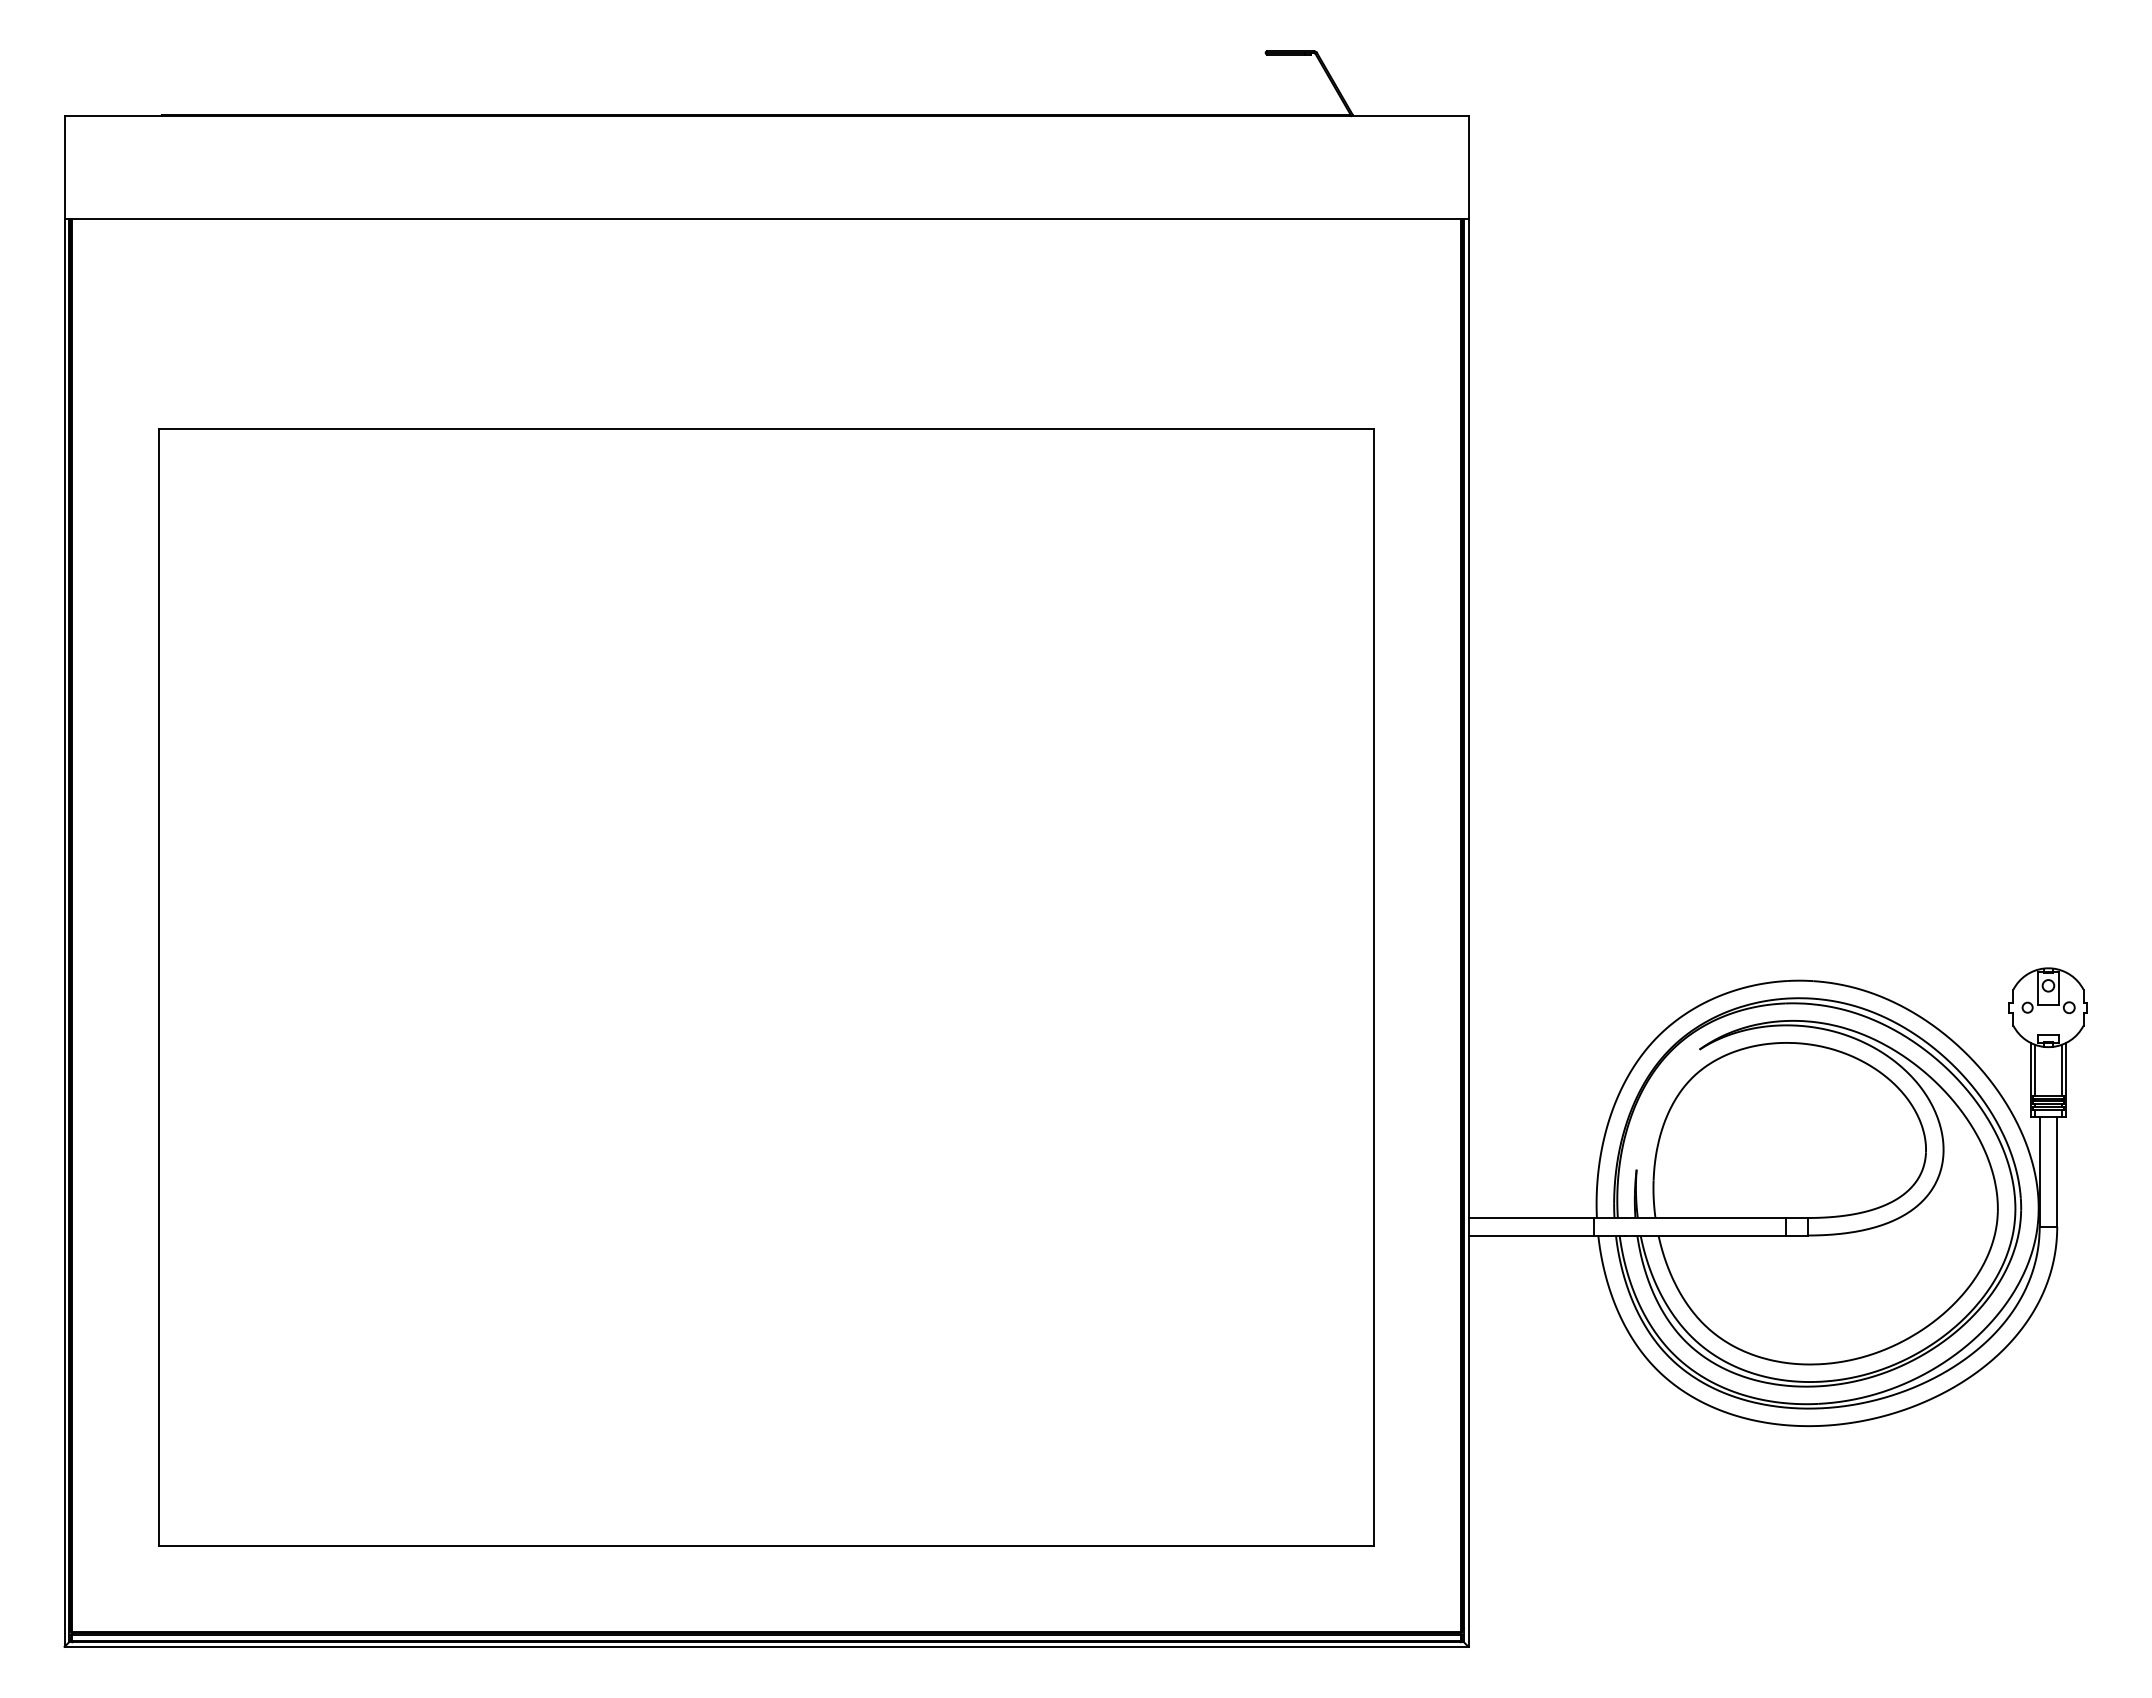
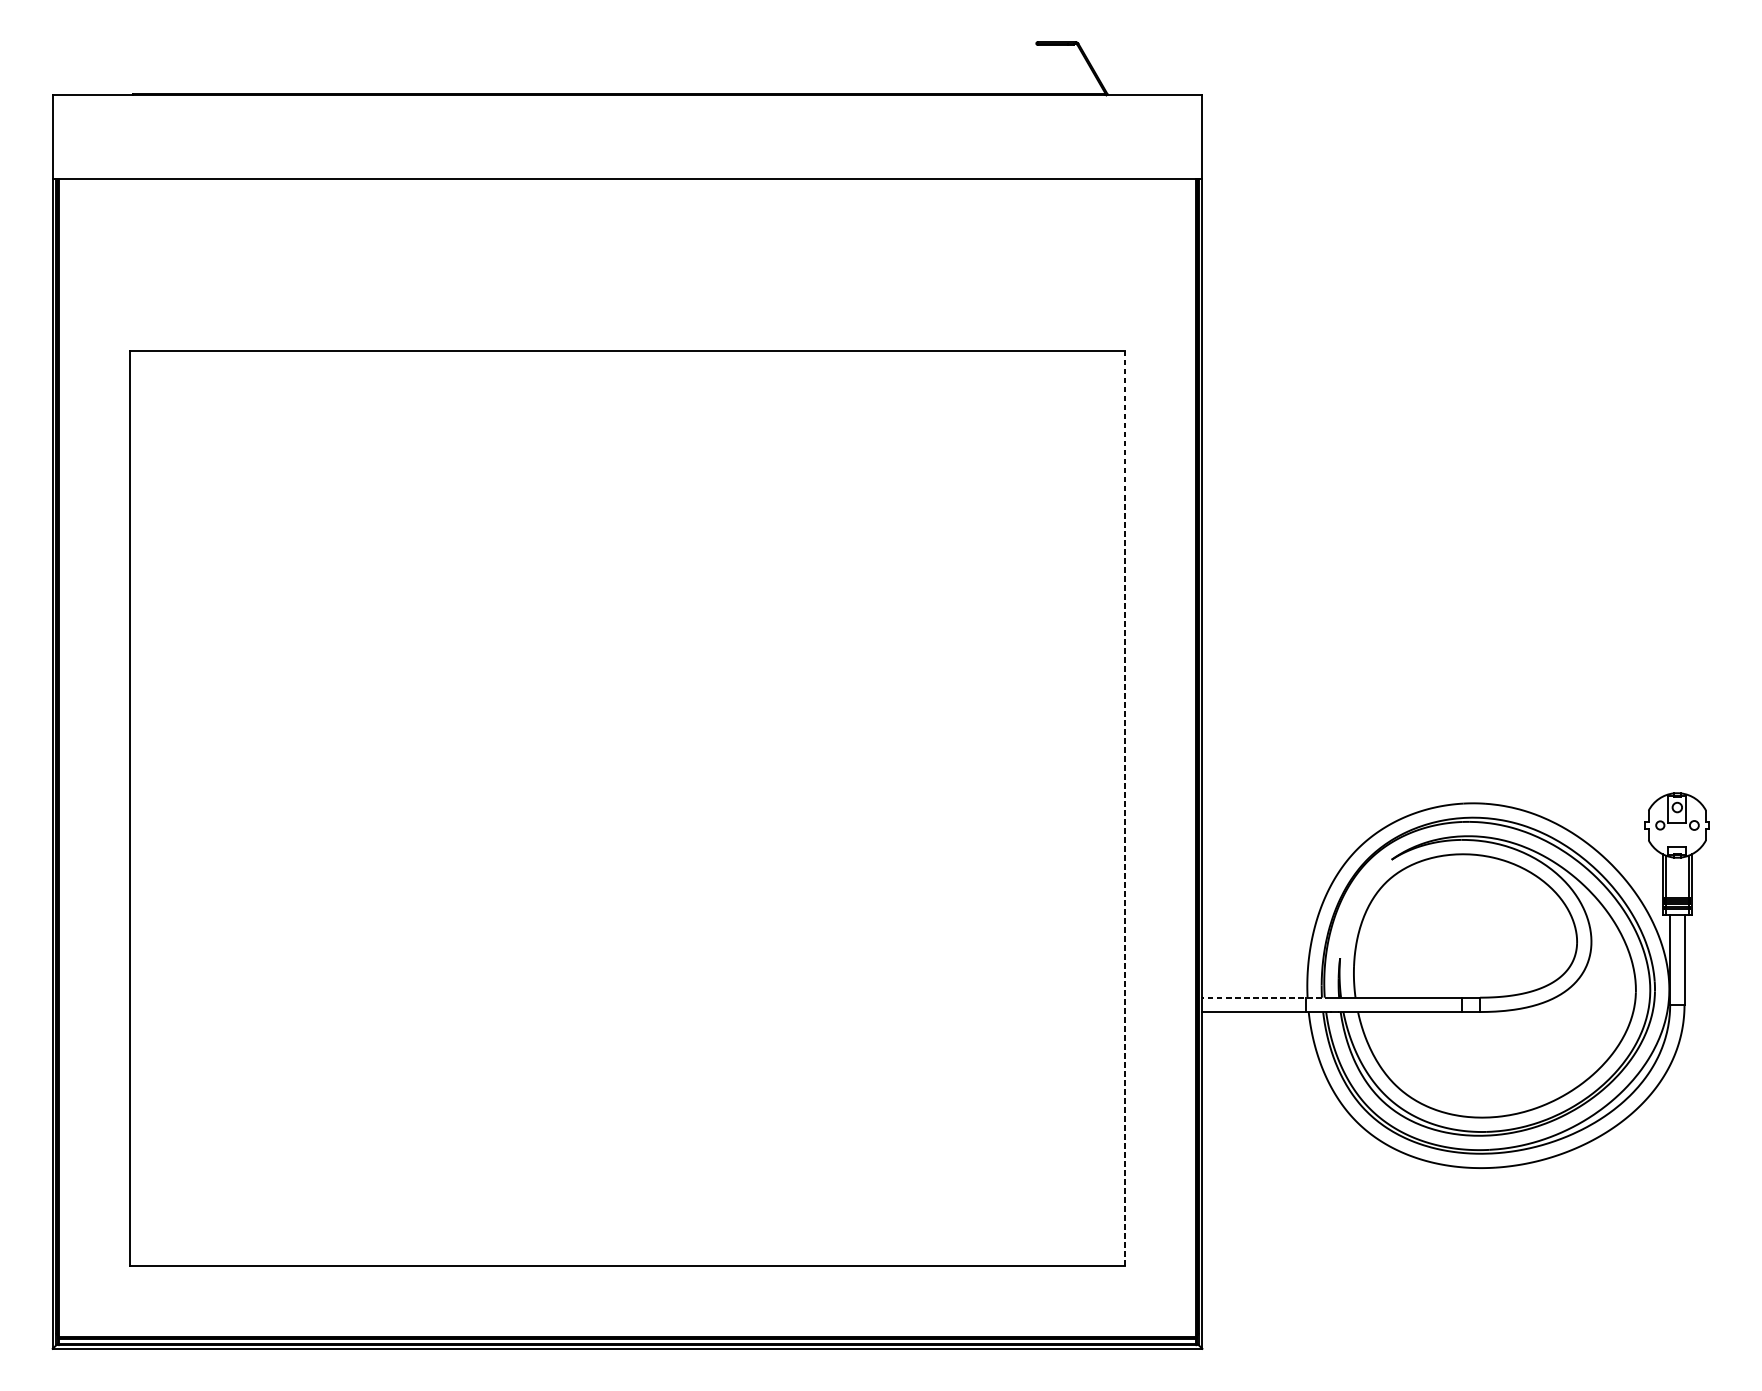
line: (1374, 987) -> (1125, 808), solid -> dashed
line: (1546, 1218) -> (1266, 998), solid -> dashed

